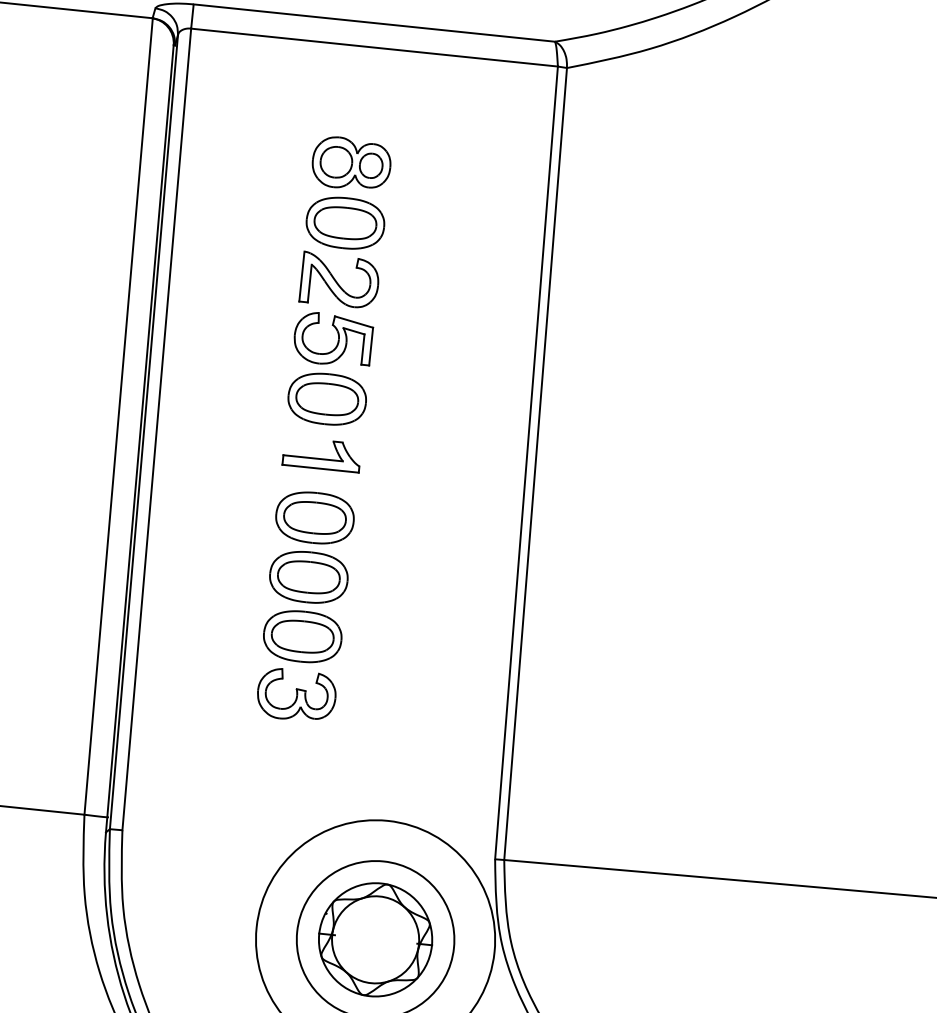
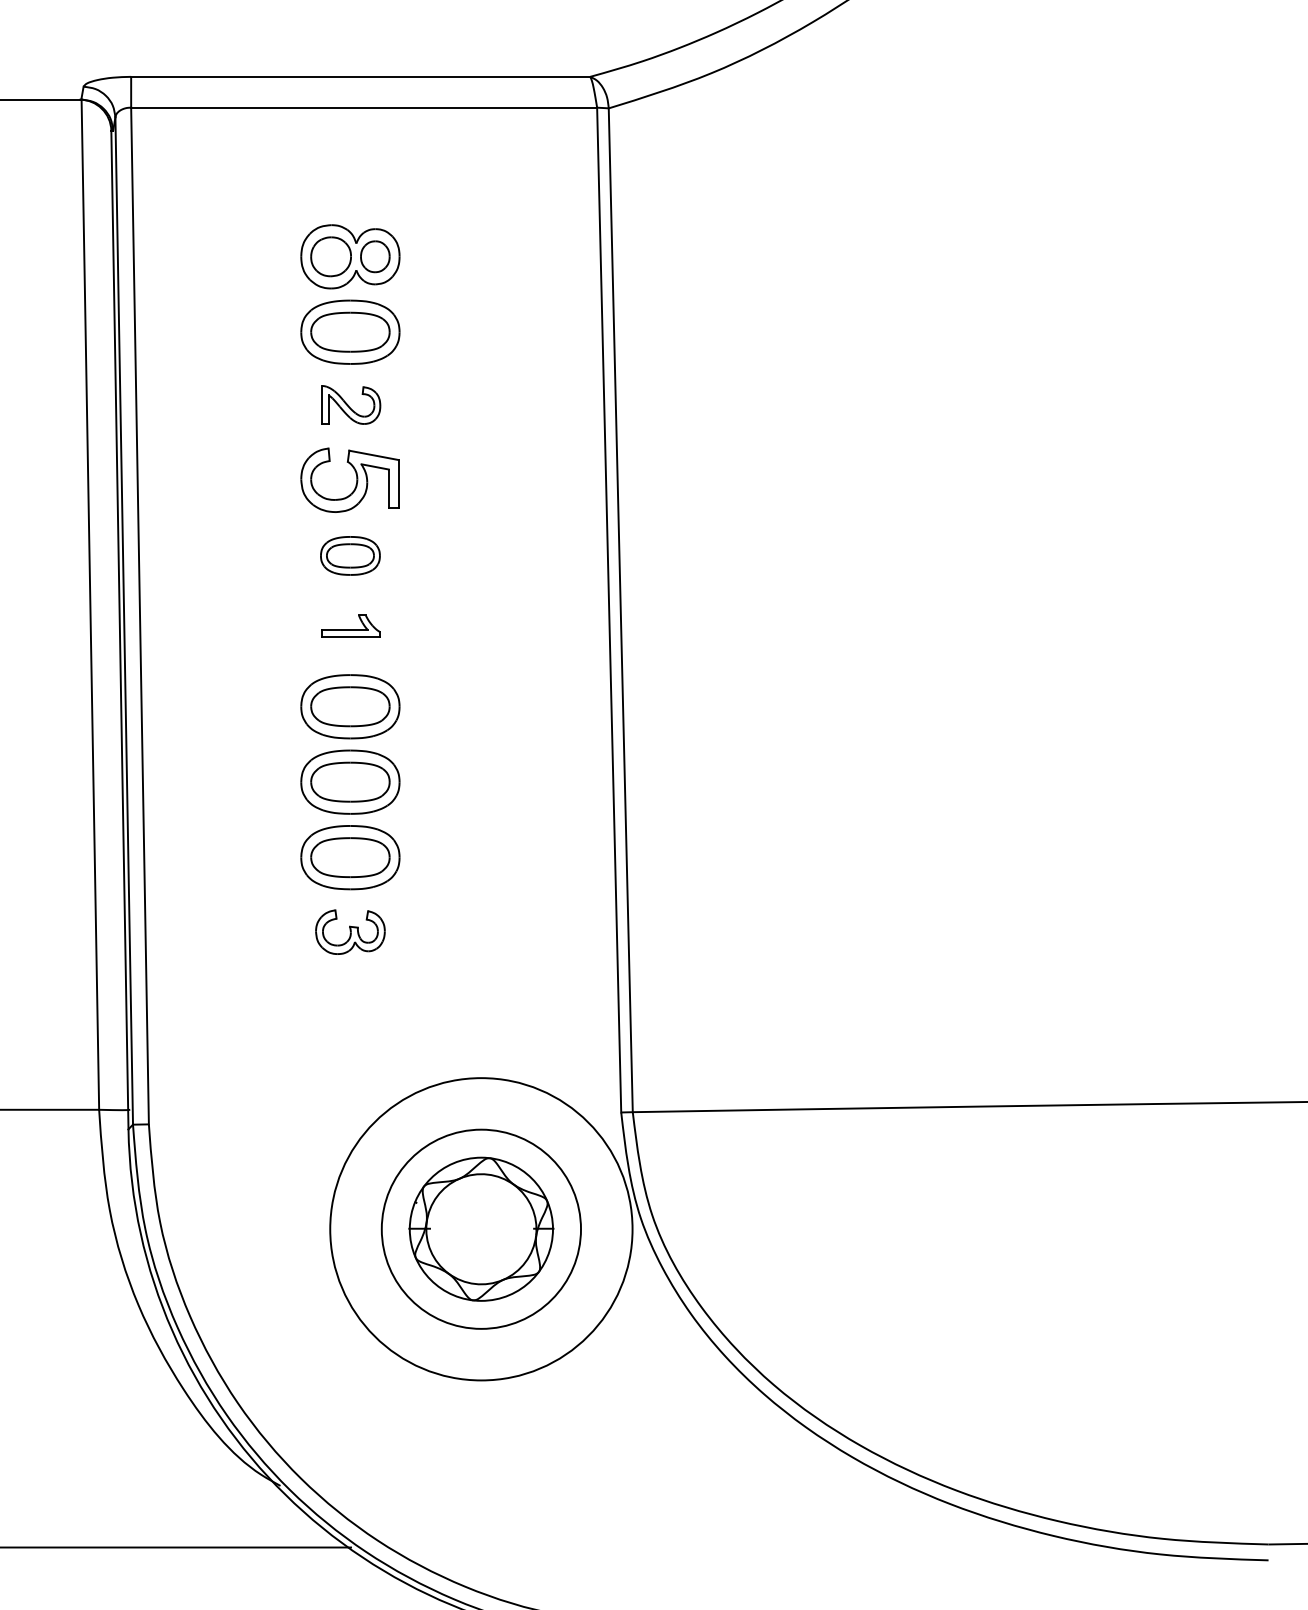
part: (340, 280) -> (351, 404), size x0.6
part: (327, 398) -> (350, 555), size x0.6
part: (322, 454) -> (351, 625), size x0.6
part: (296, 695) -> (350, 932), size x0.7

